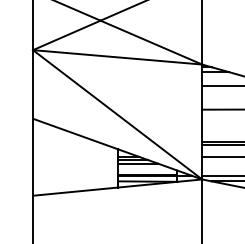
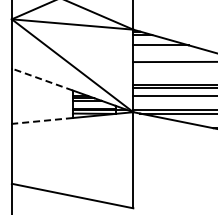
line: (74, 133) -> (41, 79), solid -> dashed
line: (75, 191) -> (42, 120), solid -> dashed

